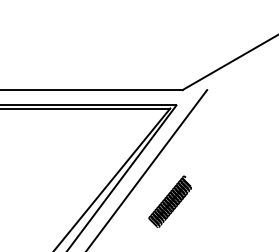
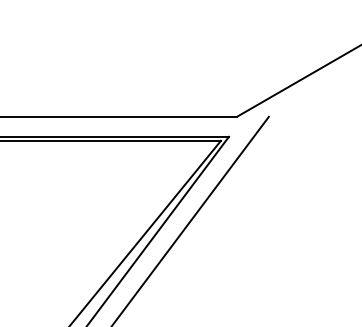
part: (169, 201) -> (220, 261), removed

